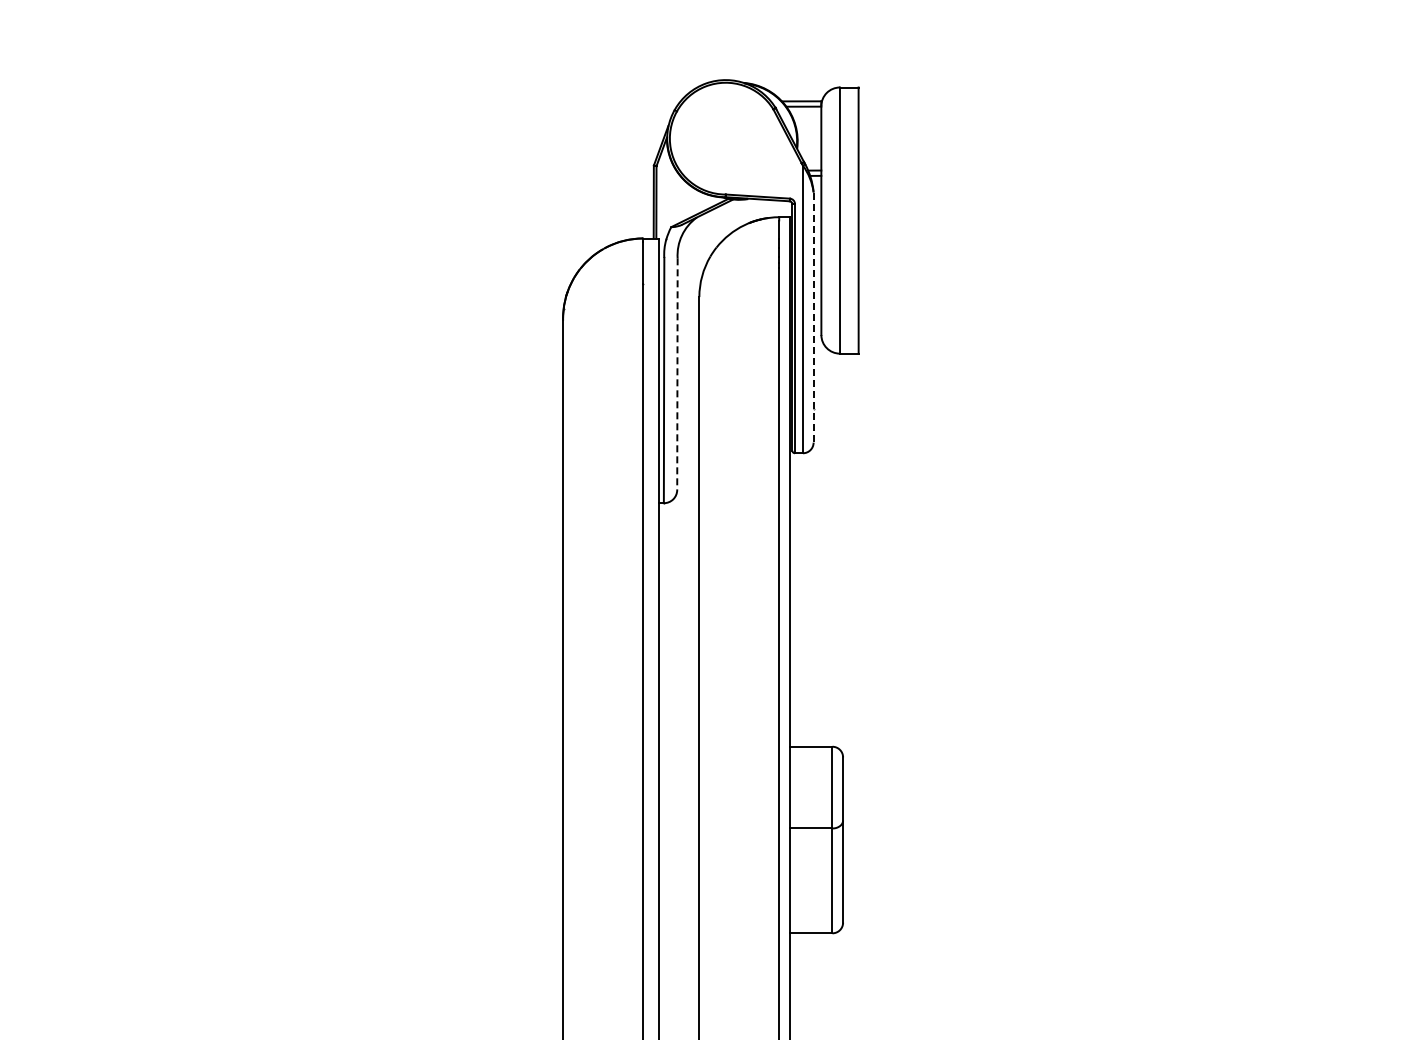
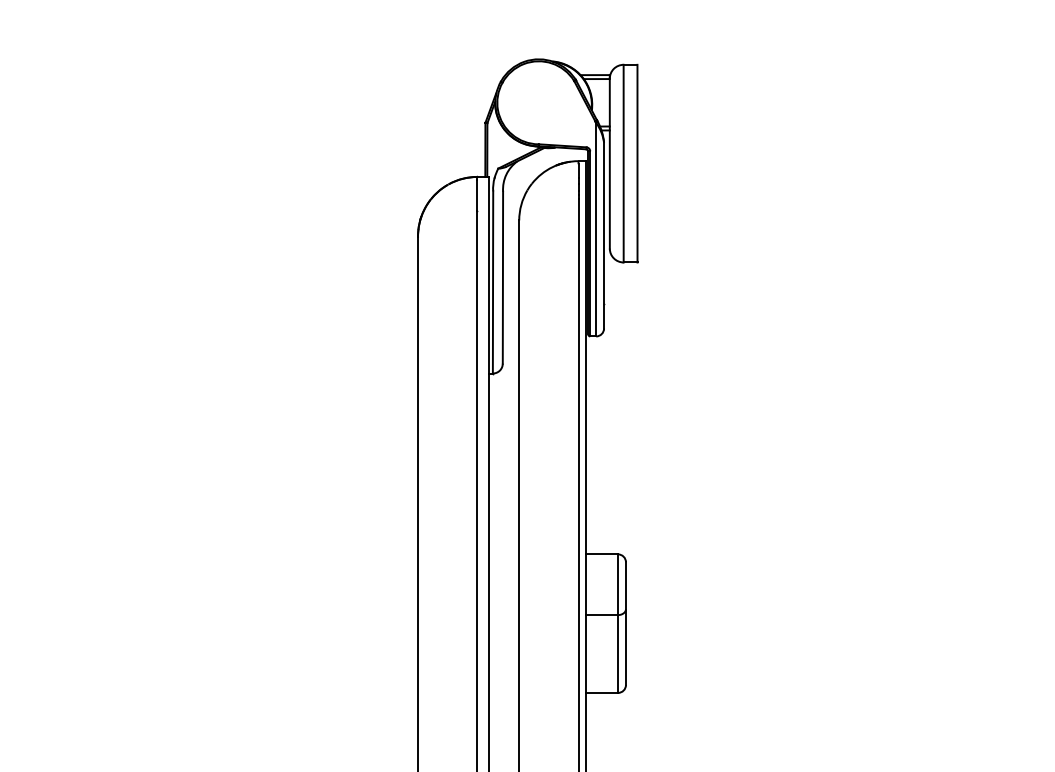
line: (813, 317) -> (603, 235), dashed -> solid
line: (677, 374) -> (502, 277), dashed -> solid

